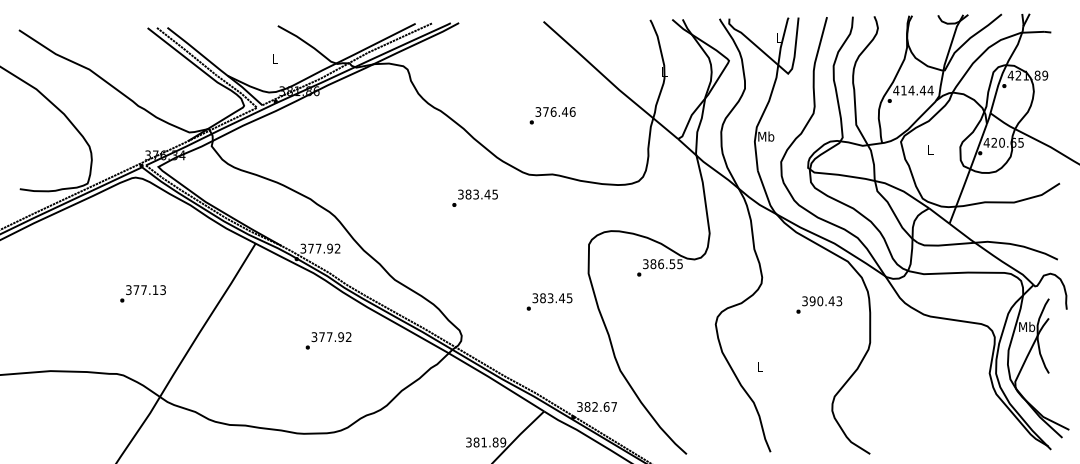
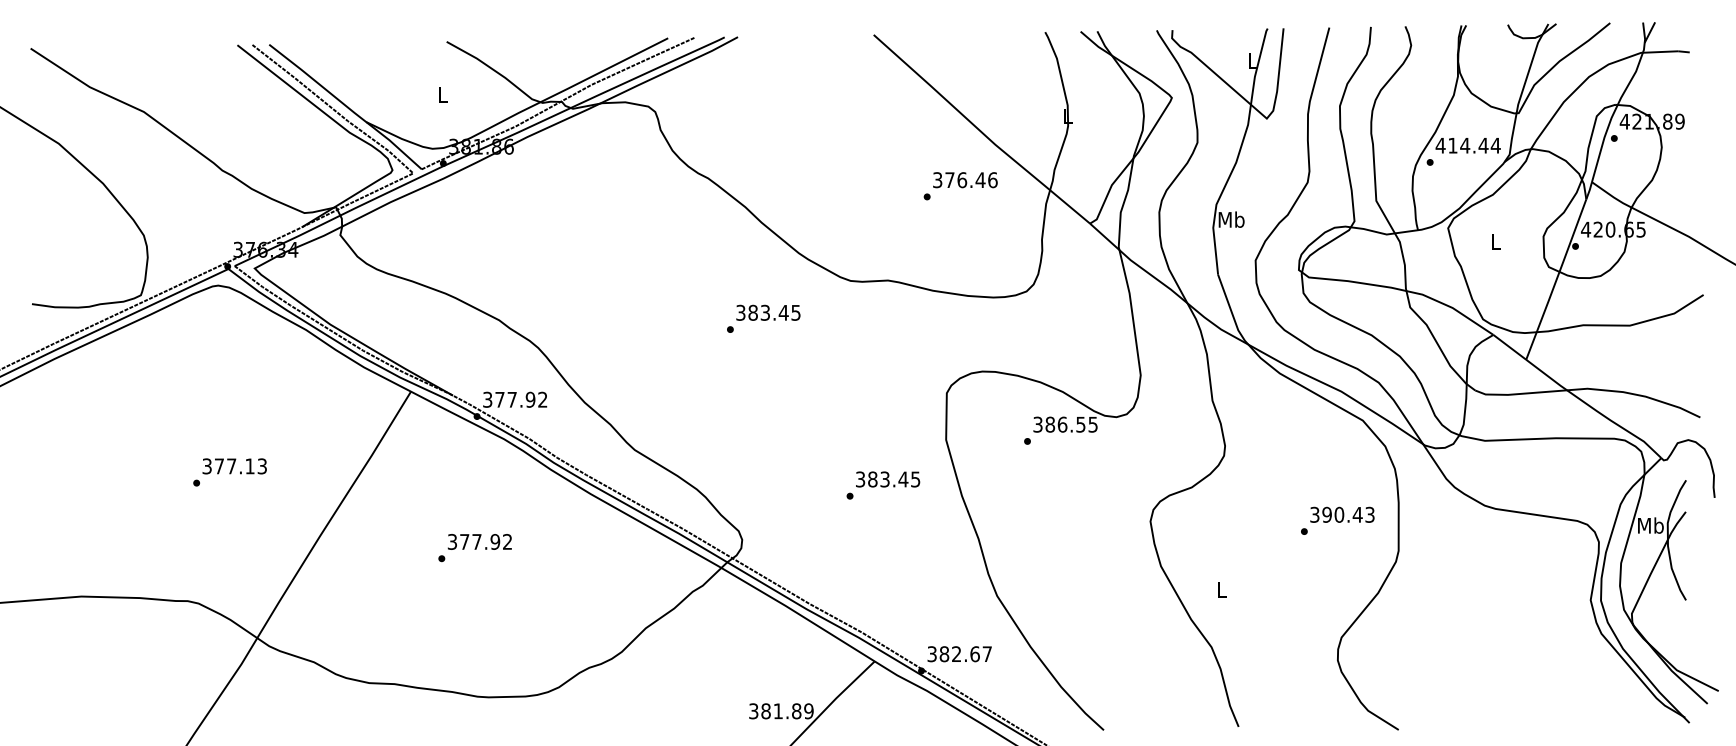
text: (552, 115) -> (960, 185), moved
text: (819, 304) -> (1338, 520), moved
text: (328, 340) -> (475, 547), moved

